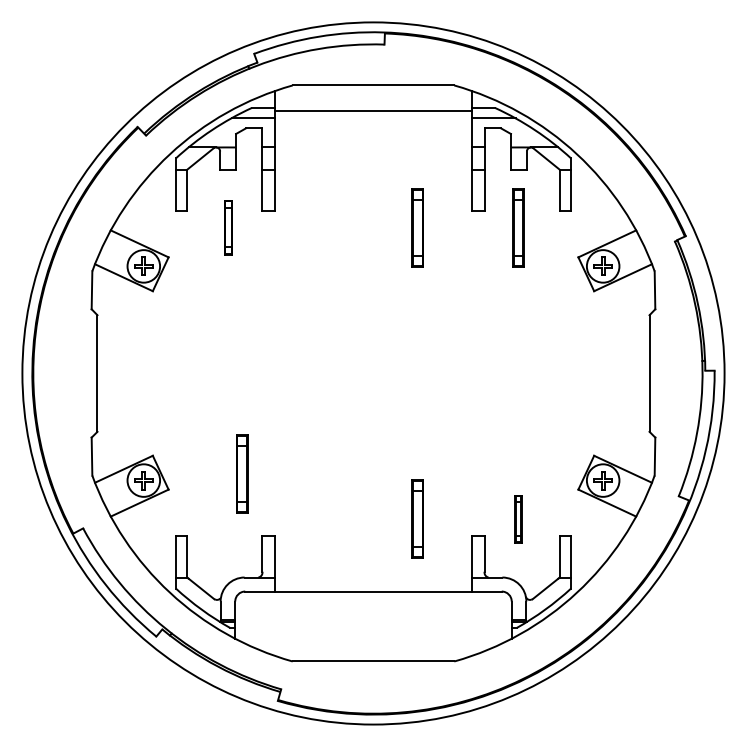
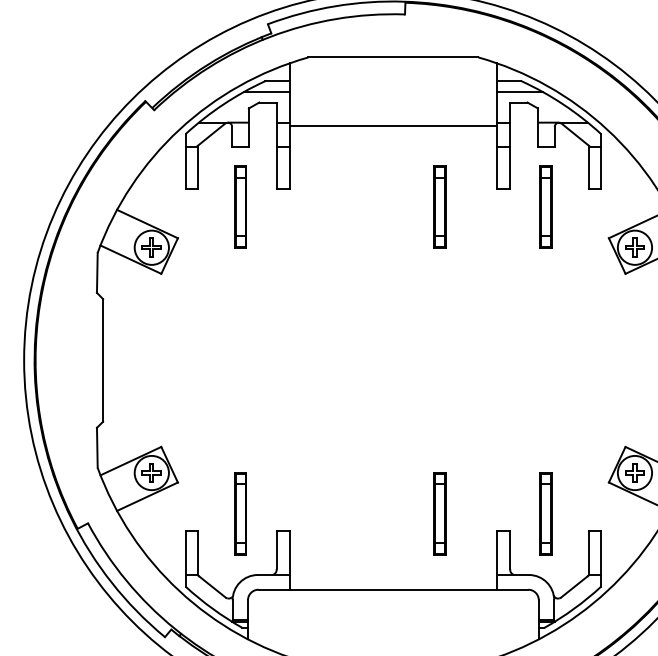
line: (373, 111) -> (393, 126), moved
part: (228, 227) -> (240, 206), size x1.43
part: (242, 473) -> (240, 512), moved
part: (518, 518) -> (545, 512), size x1.67

